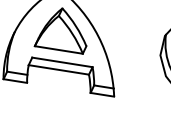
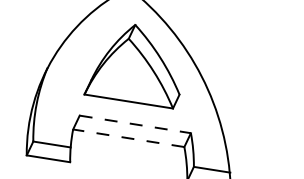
line: (62, 62) -> (135, 124), solid -> dashed
line: (58, 69) -> (128, 137), solid -> dashed

